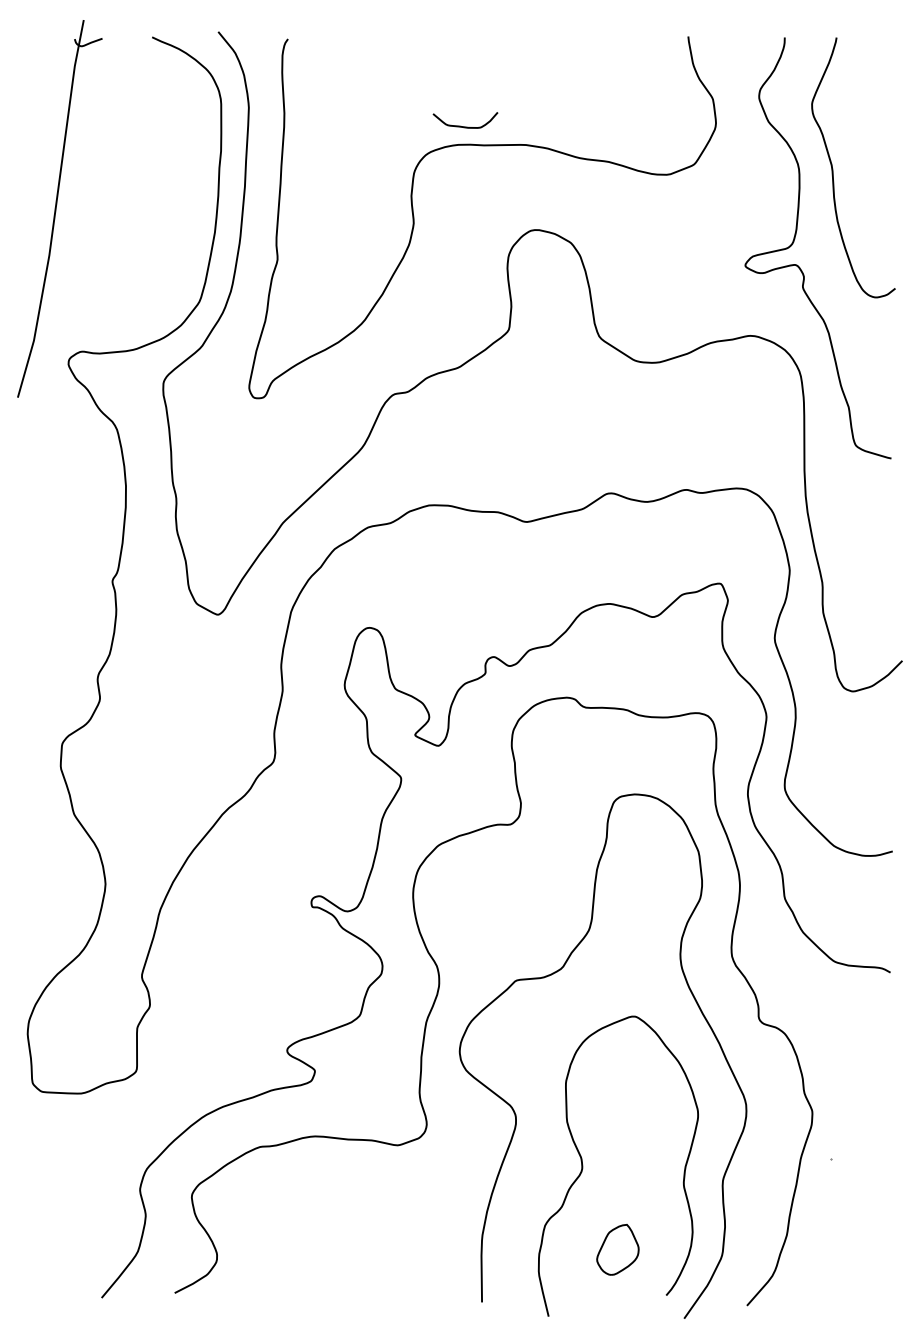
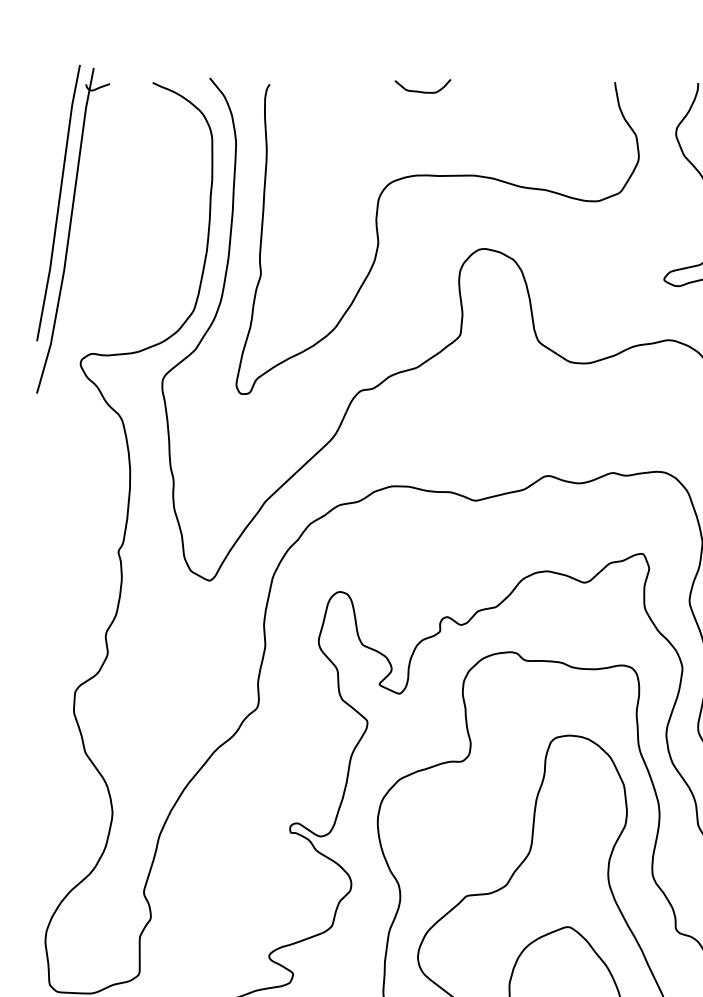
curve: (465, 126) -> (422, 91), moved
curve: (42, 176) -> (58, 202), added

